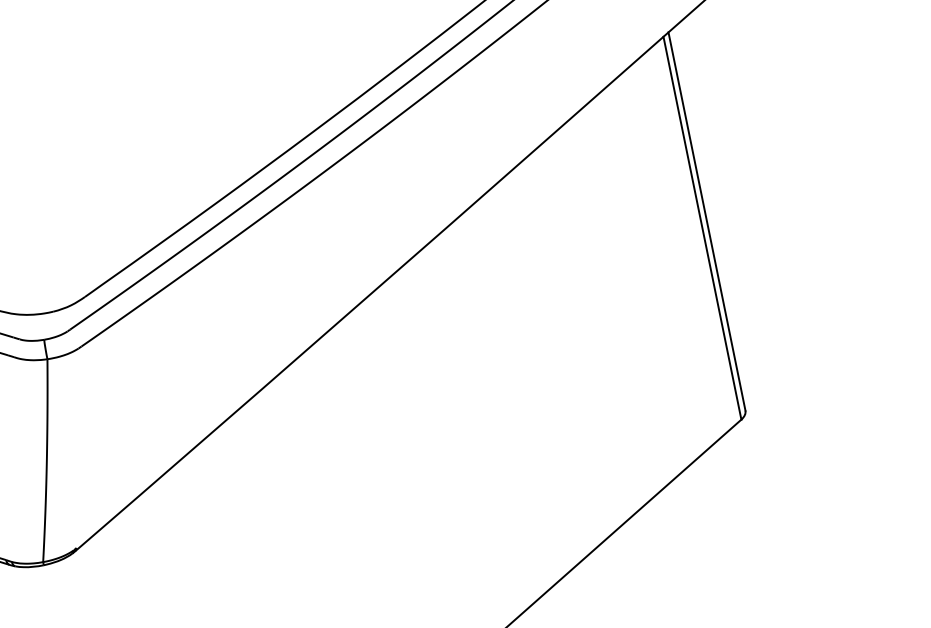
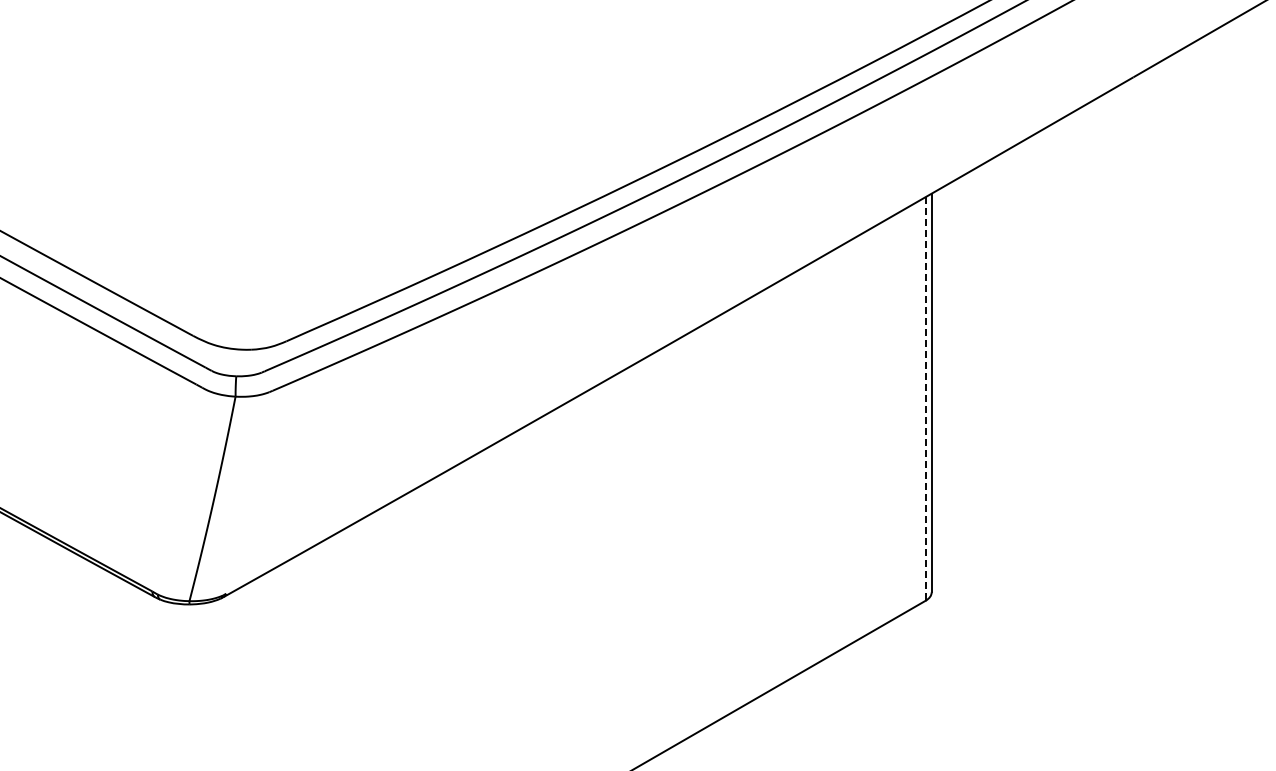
line: (702, 227) -> (925, 398), solid -> dashed

